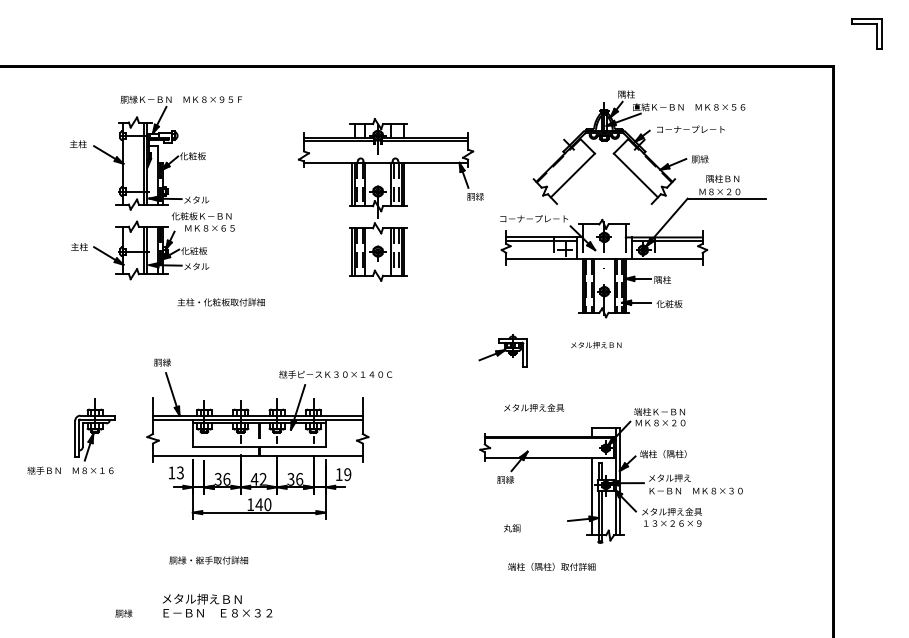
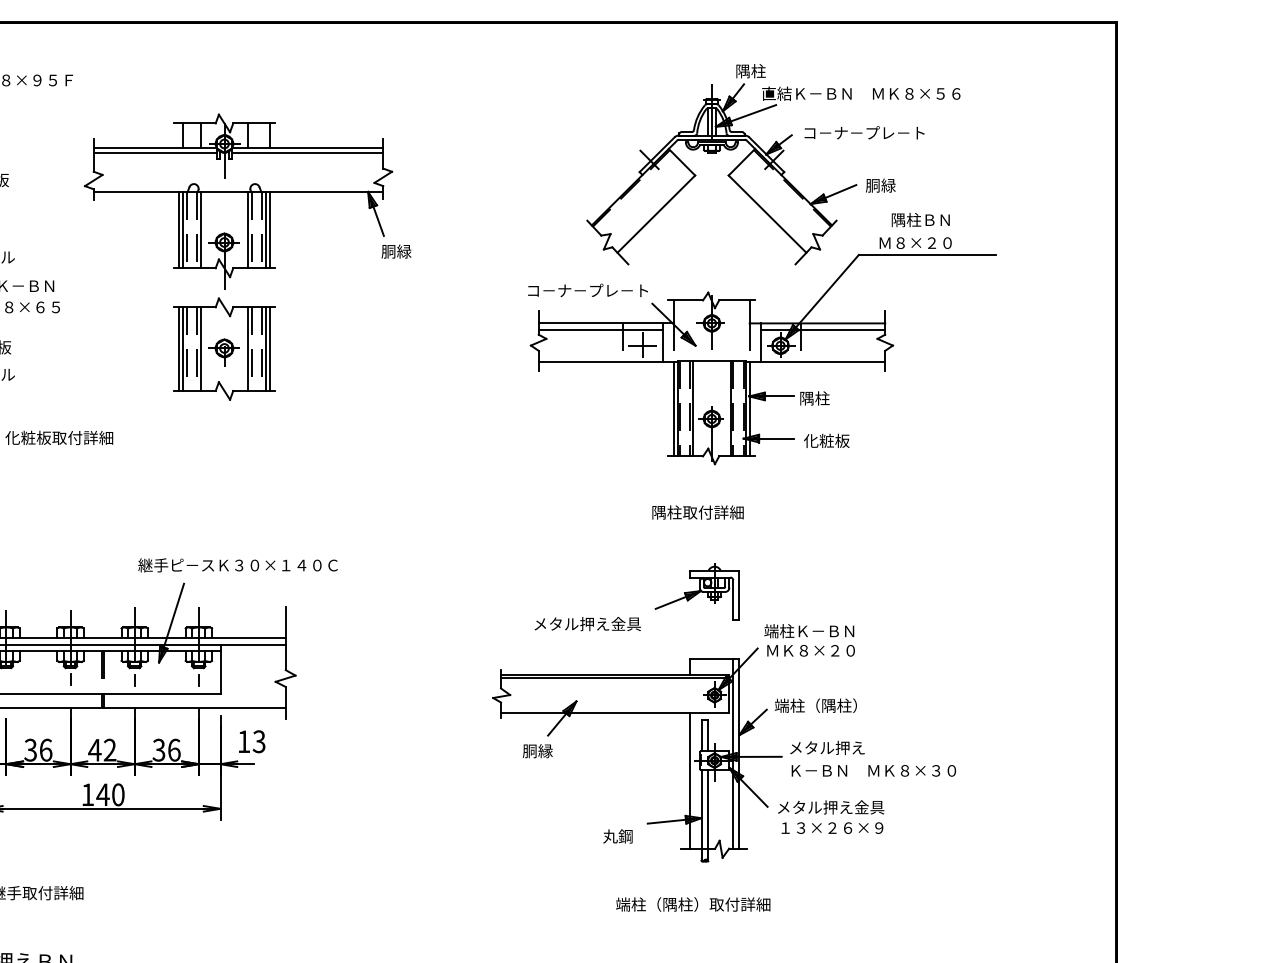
part: (390, 199) -> (246, 256), moved
text: (596, 344) -> (697, 512), メタル押えＢＮ -> 隅柱取付詳細
part: (502, 350) -> (696, 591), moved
text: (347, 474) -> (258, 741), 19 -> 13
text: (512, 528) -> (618, 836), moved
text: (551, 566) -> (692, 903), moved

